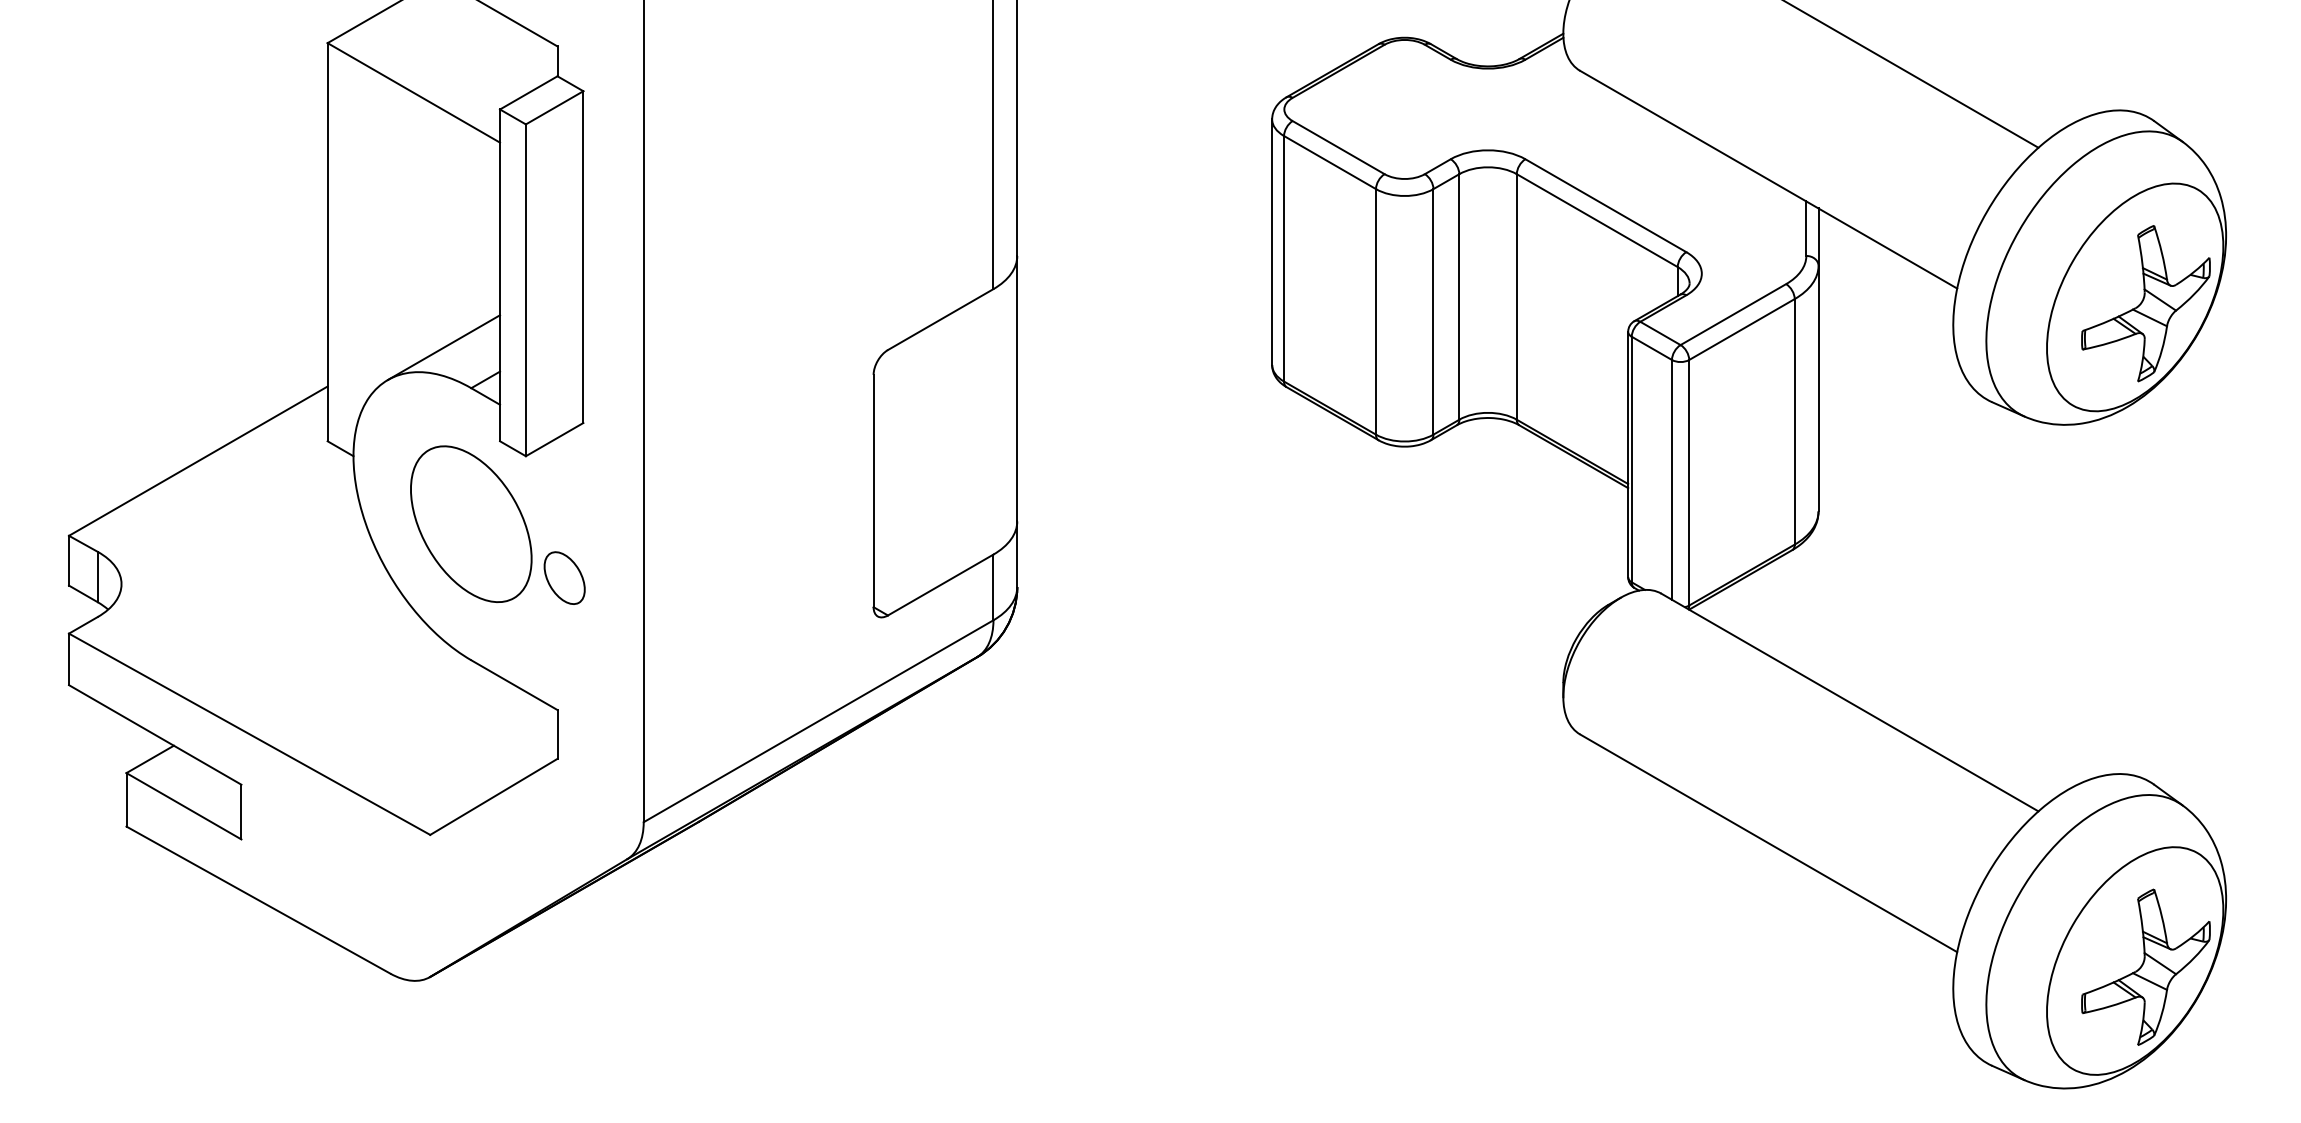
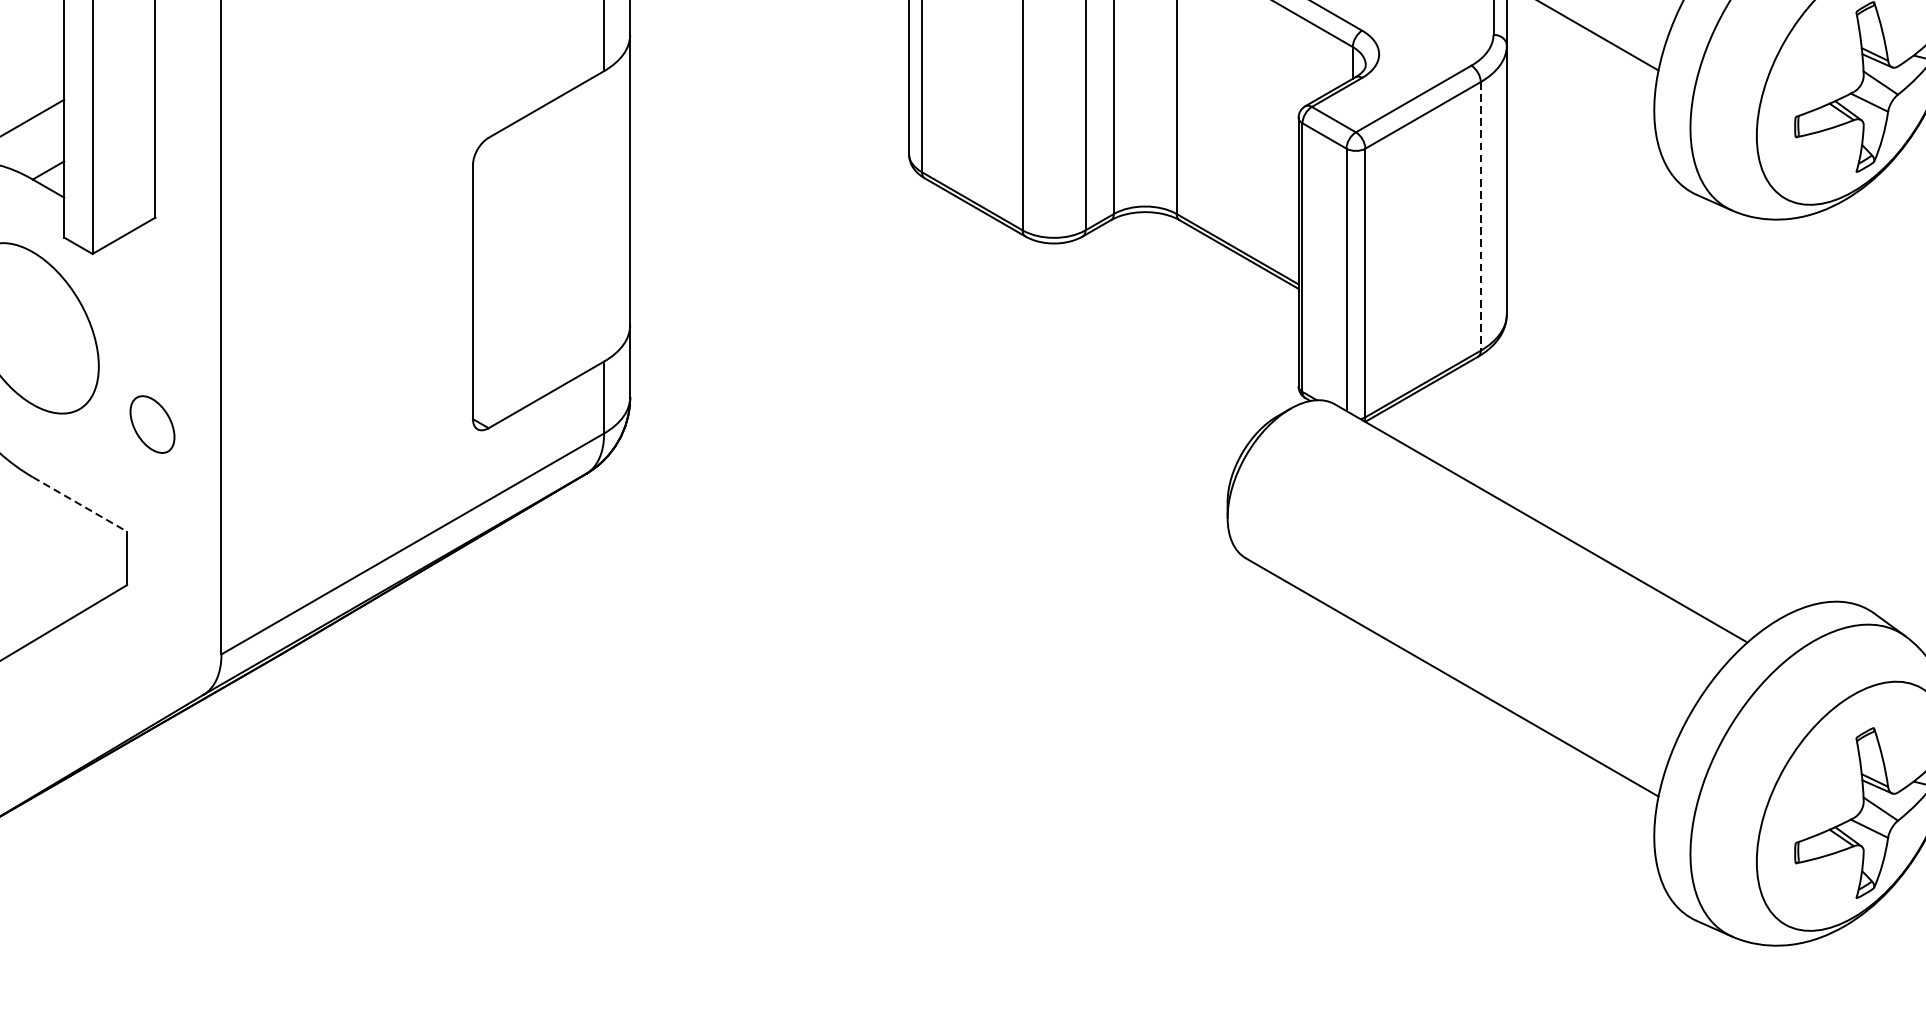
line: (1794, 421) -> (1480, 215), solid -> dashed
part: (564, 577) -> (152, 423), moved
line: (514, 685) -> (80, 504), solid -> dashed

